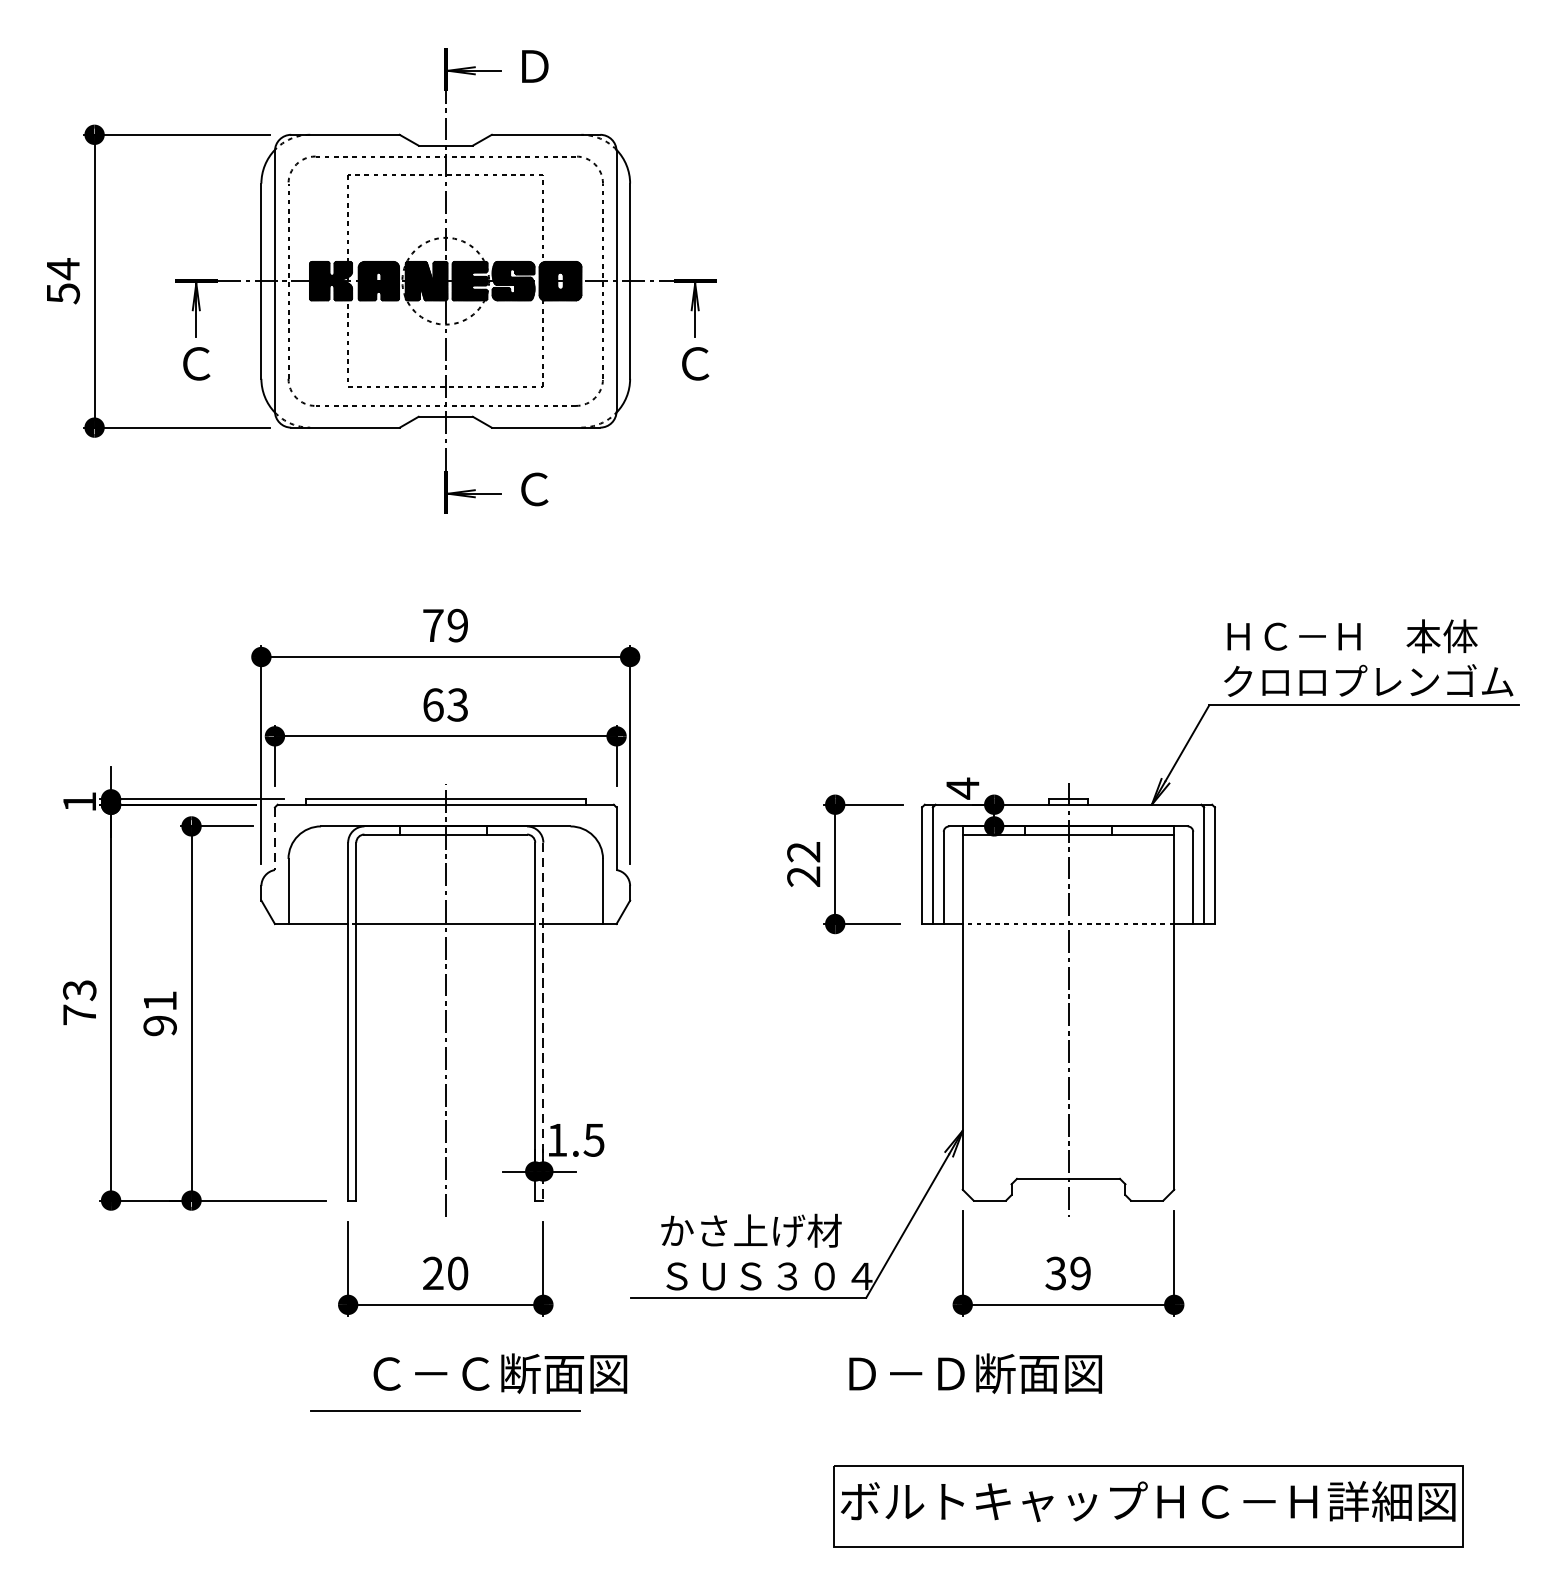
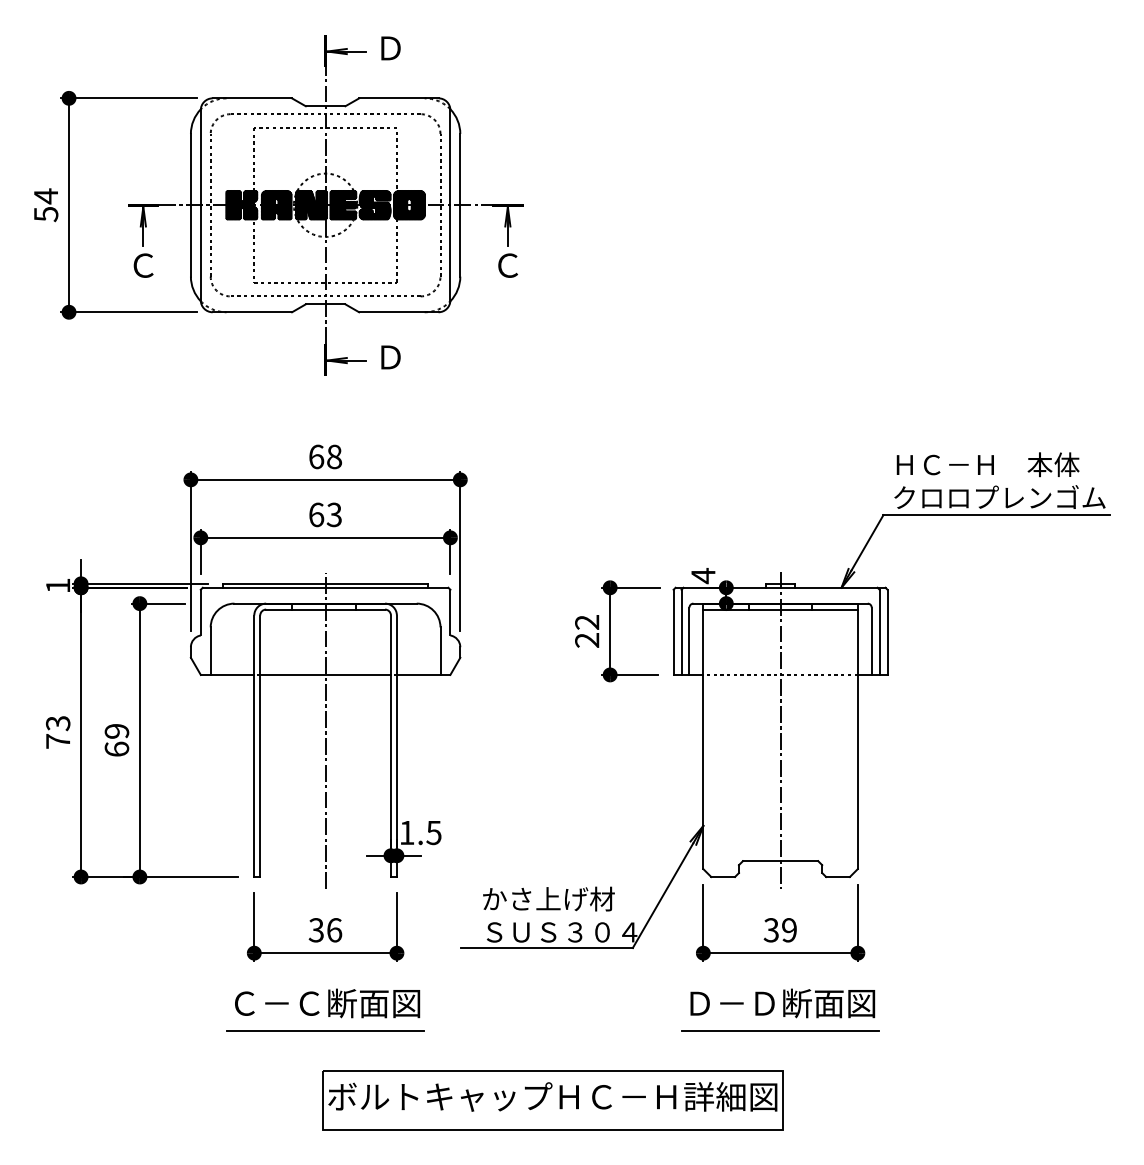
text: (534, 489) -> (390, 357), Ｃ -> Ｄ
text: (445, 625) -> (325, 456), 79 -> 68
line: (274, 838) -> (200, 612), dashed -> solid
text: (159, 1013) -> (116, 740), 91 -> 69
line: (542, 1021) -> (396, 746), dashed -> solid
text: (445, 1273) -> (325, 930), 20 -> 36
text: (500, 1373) -> (327, 1003), moved
text: (975, 1373) -> (782, 1003), moved
line: (1068, 1412) -> (780, 1031), added
part: (1147, 1506) -> (552, 1100), moved

